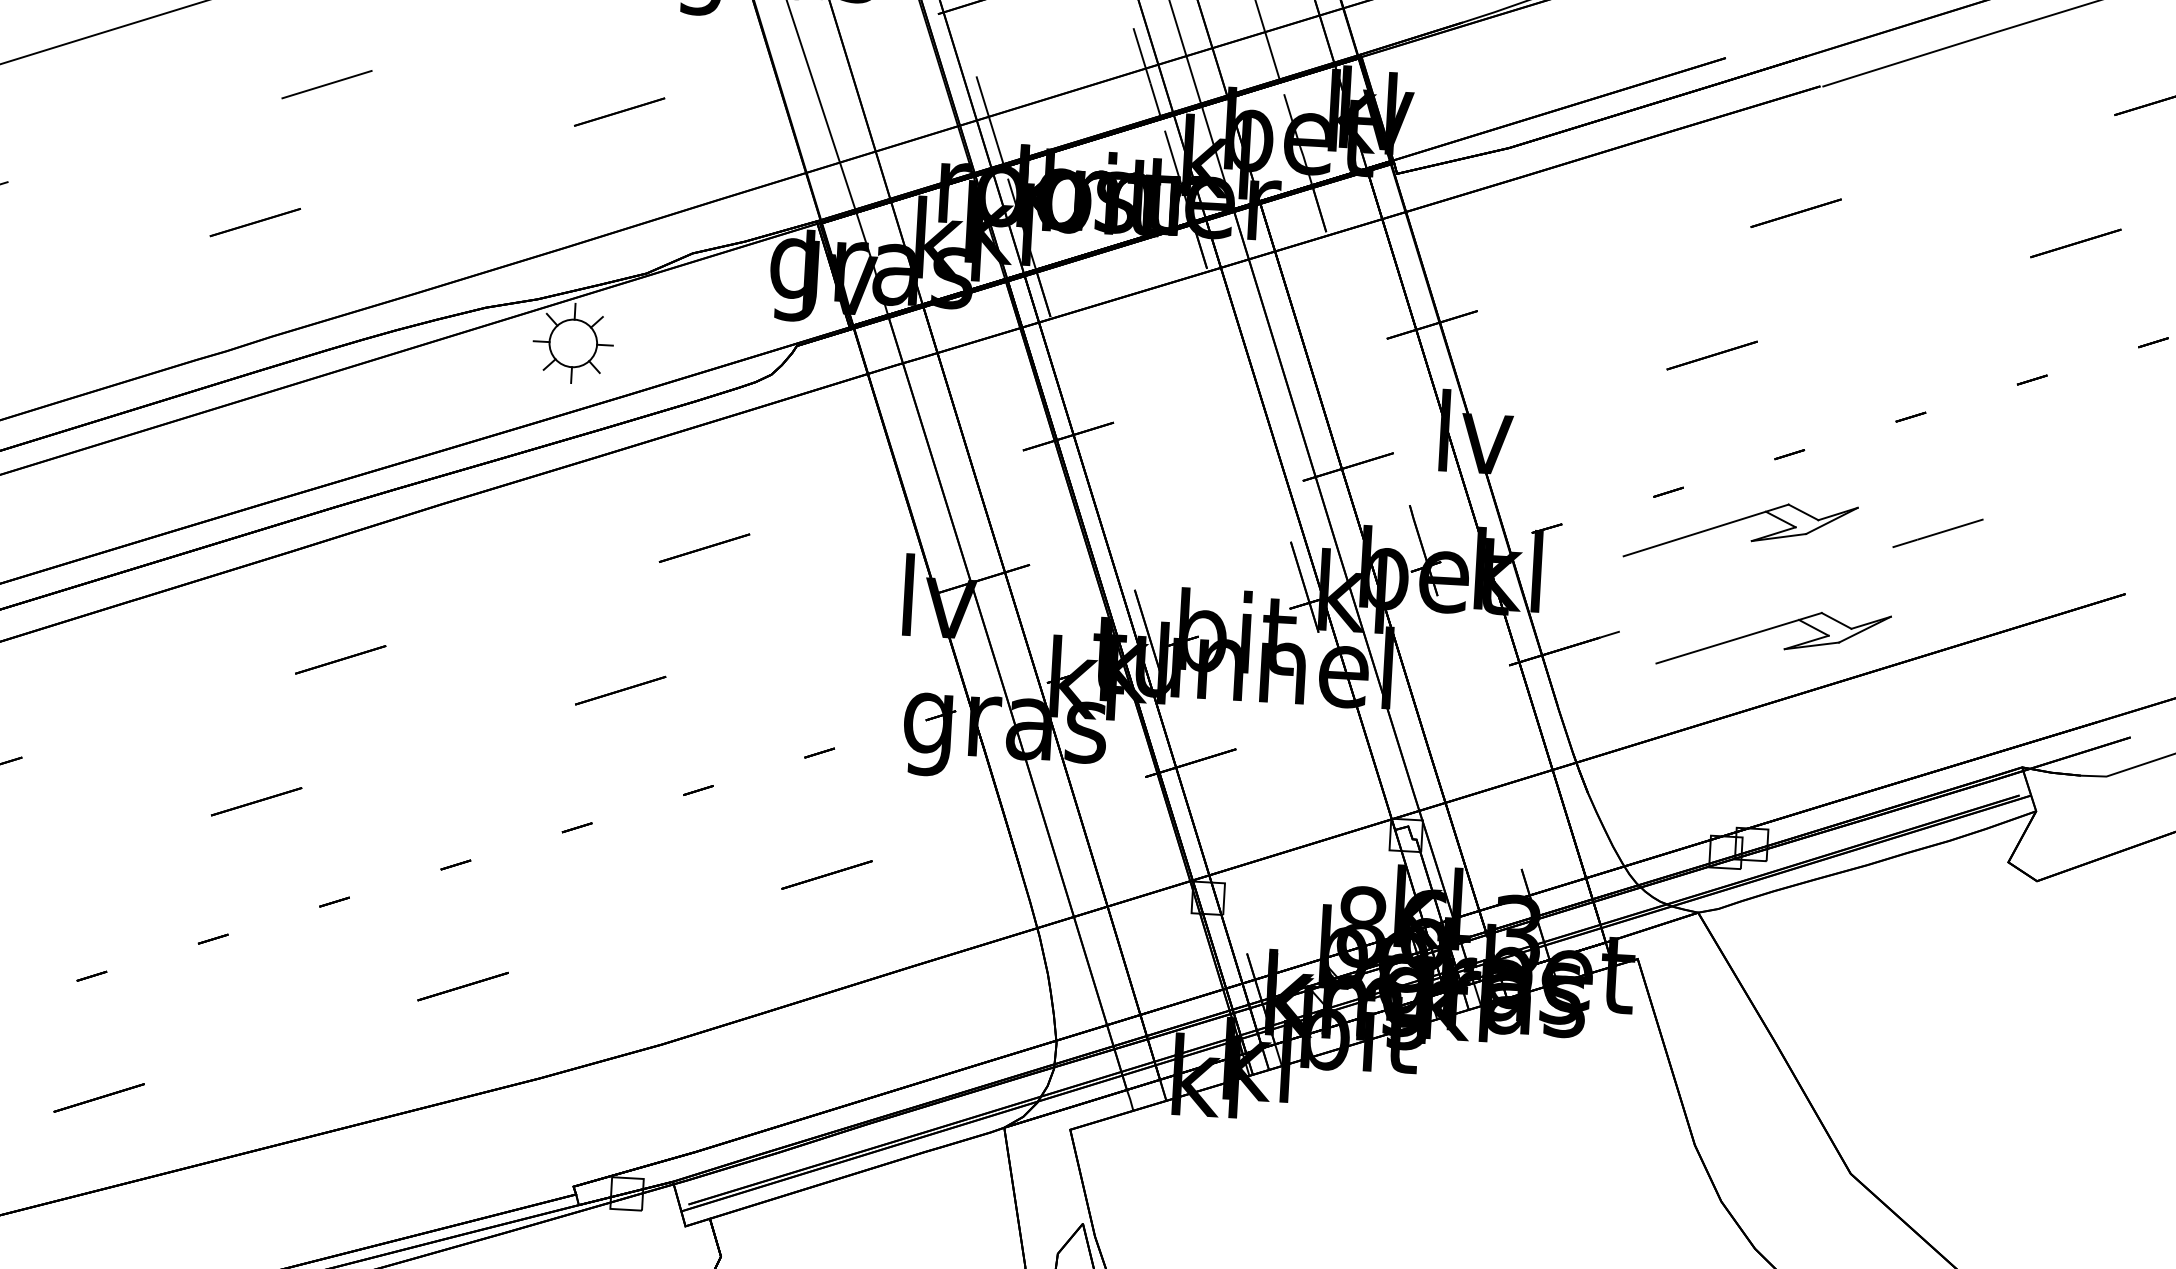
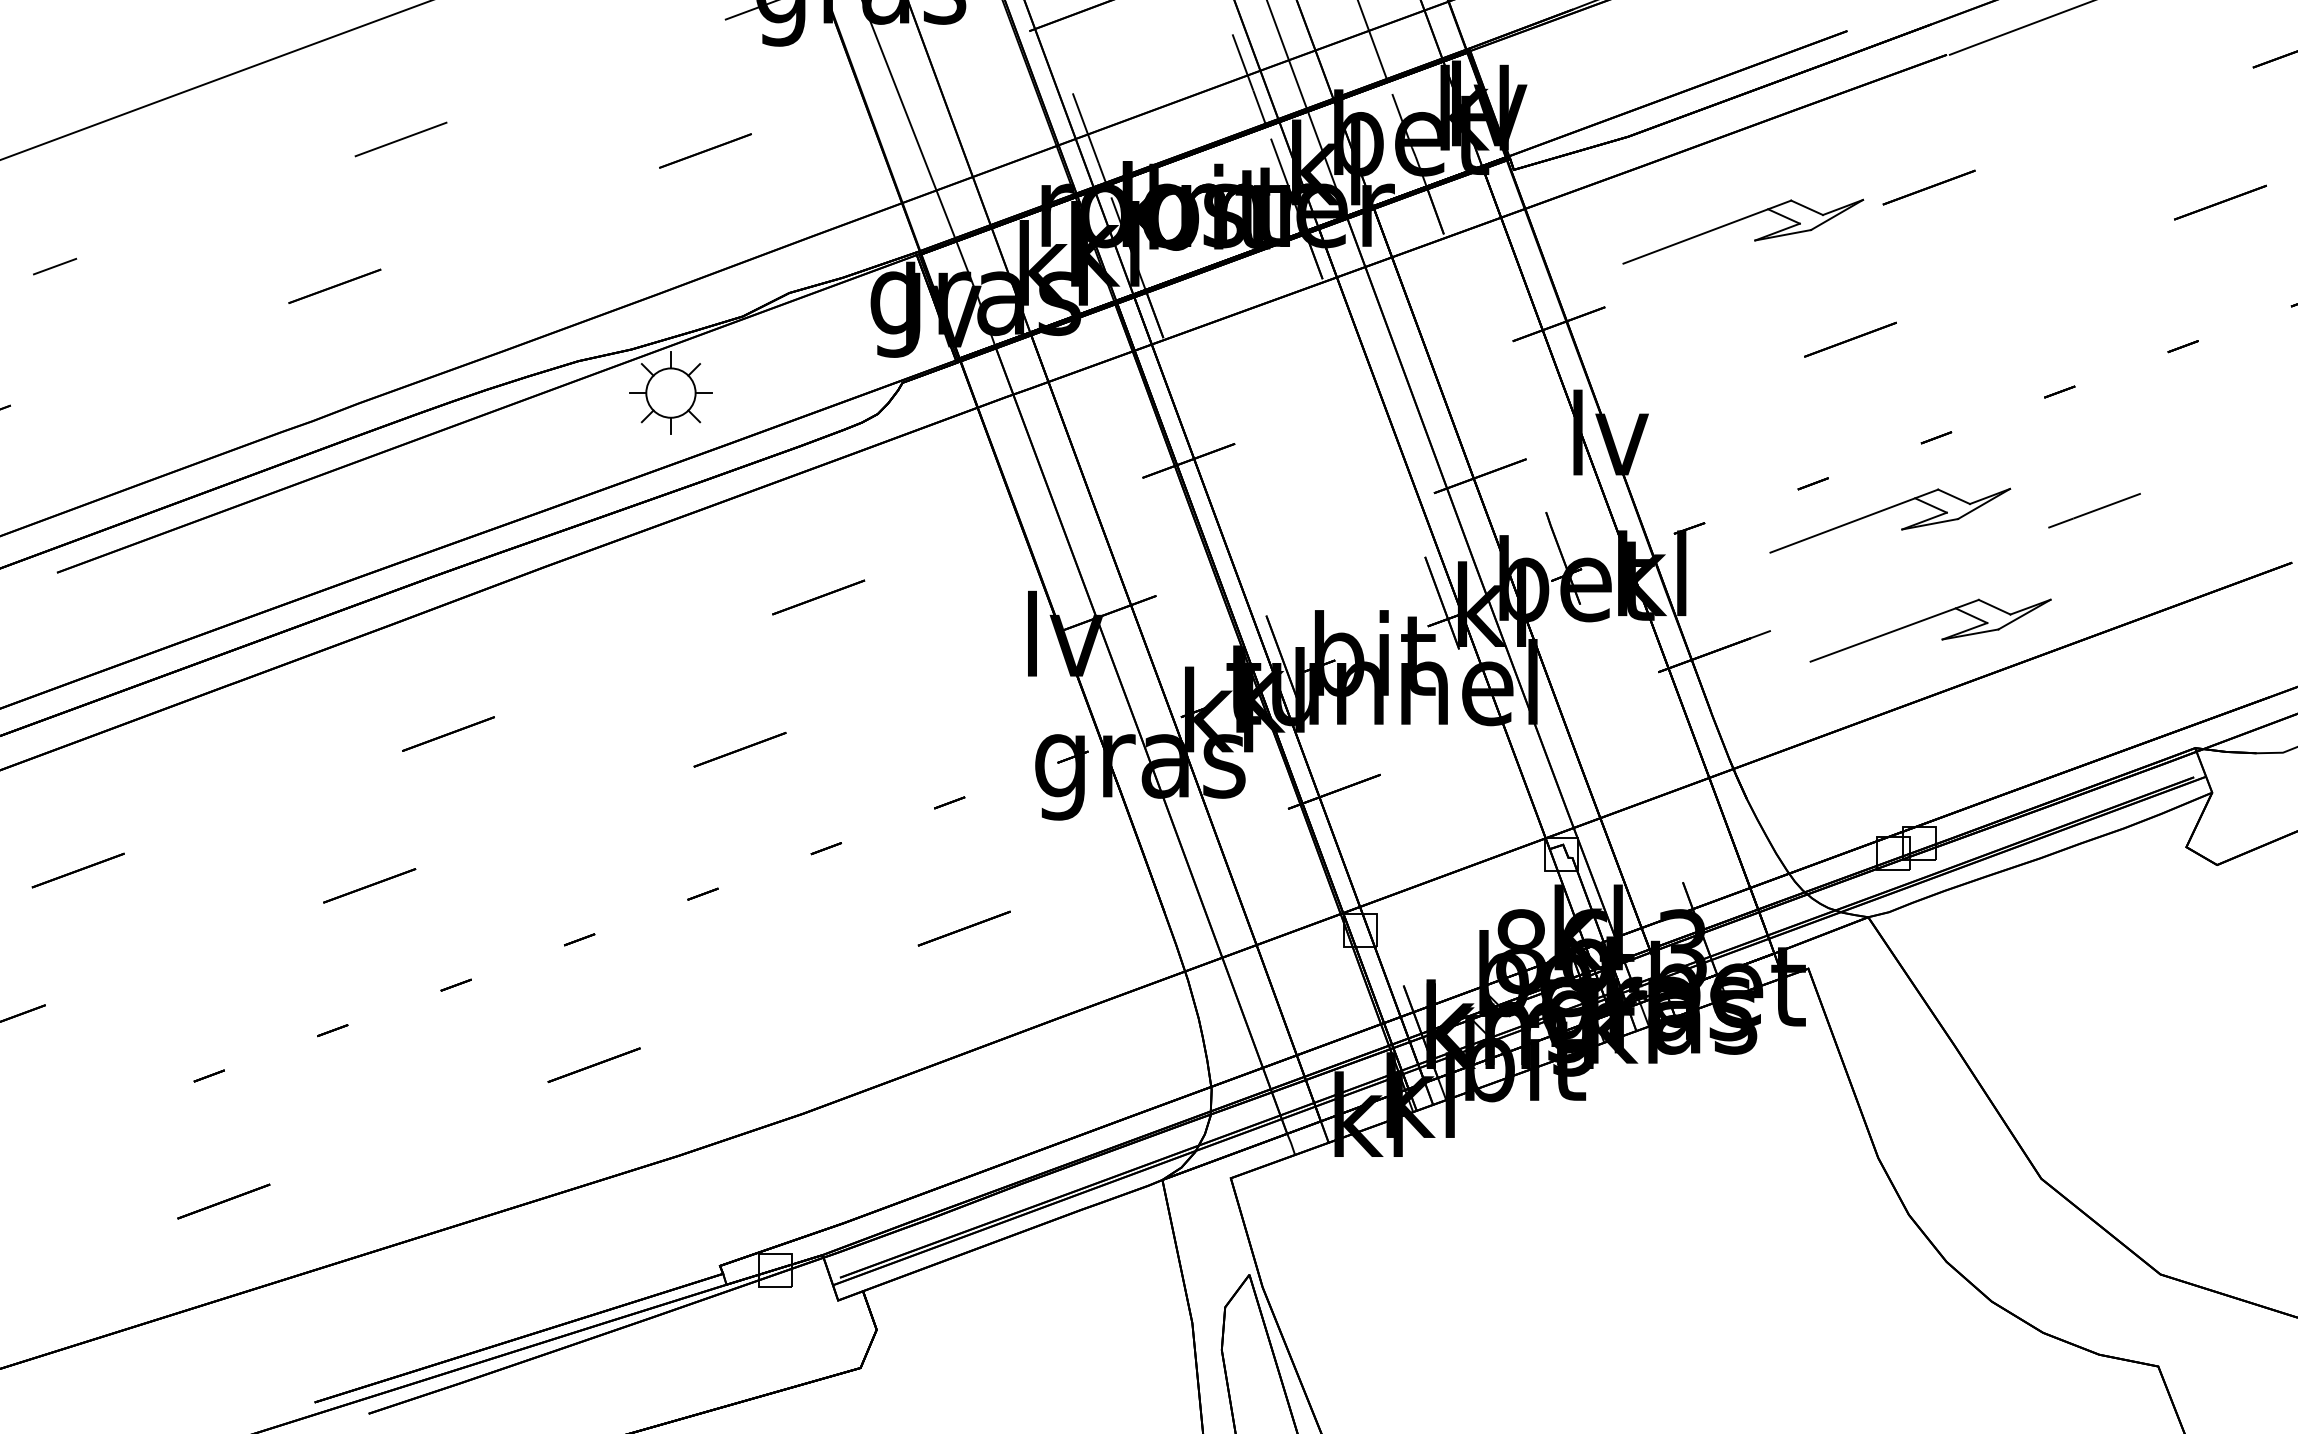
part: (1613, 234) -> (1741, 220), added

